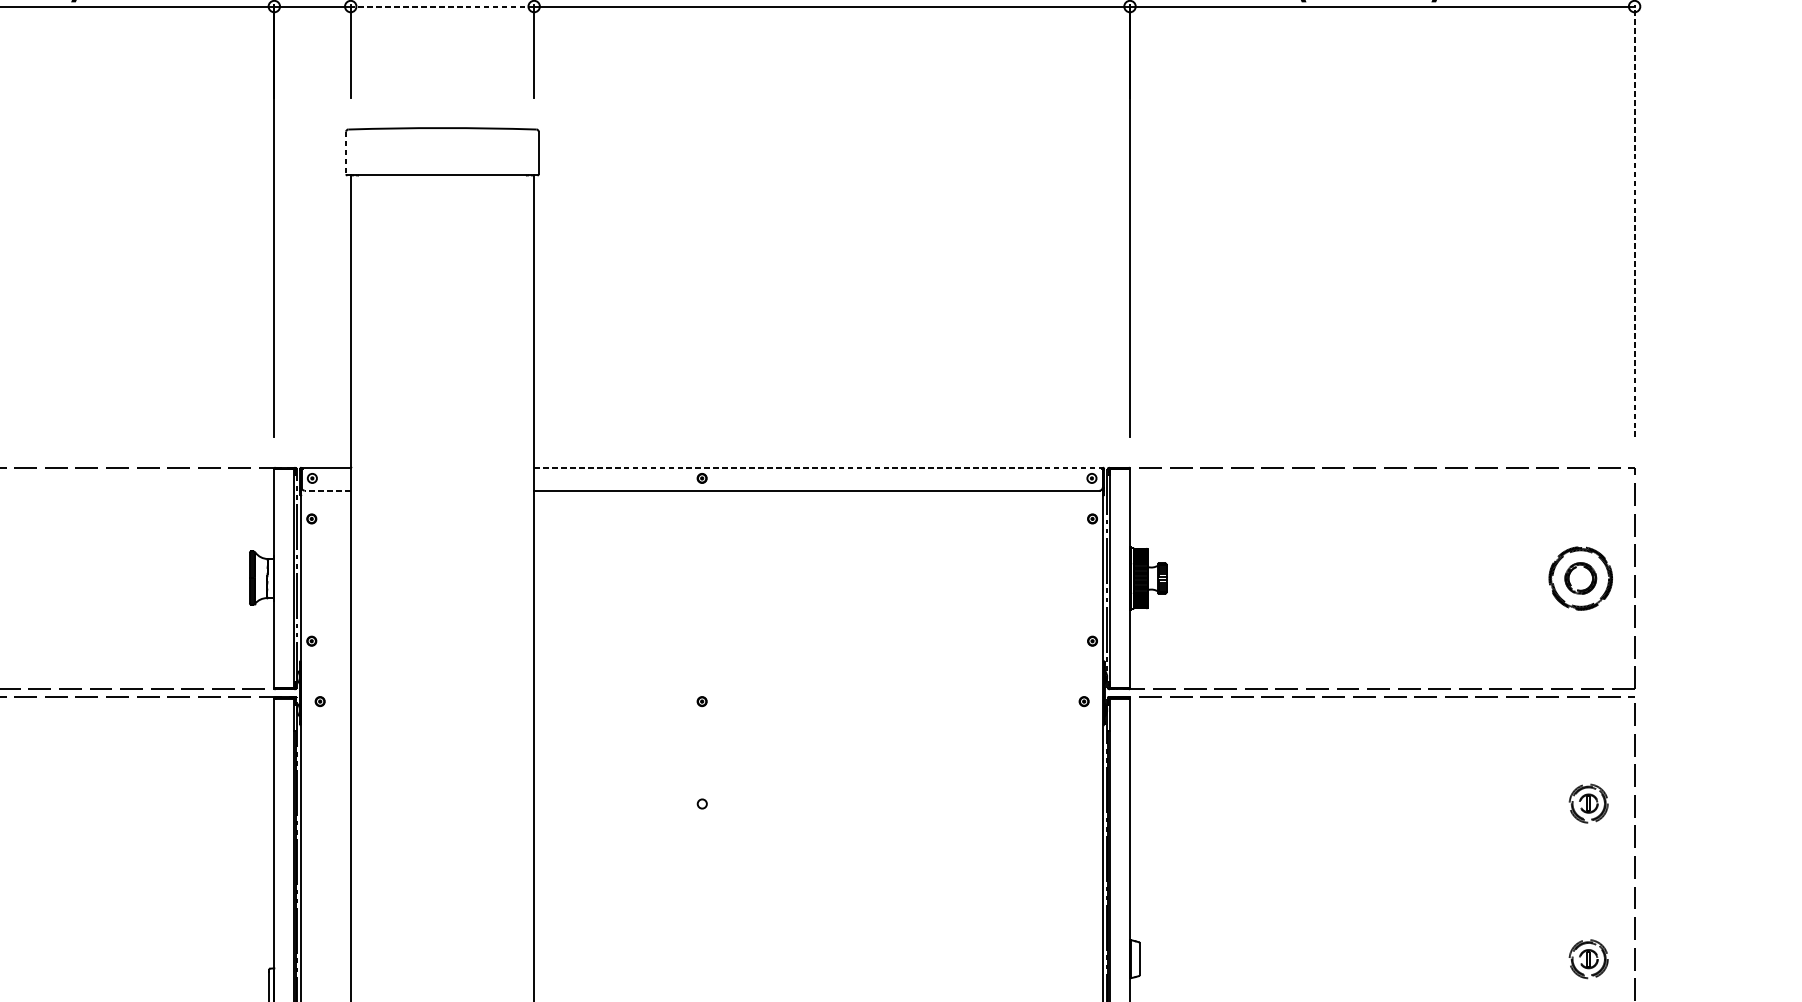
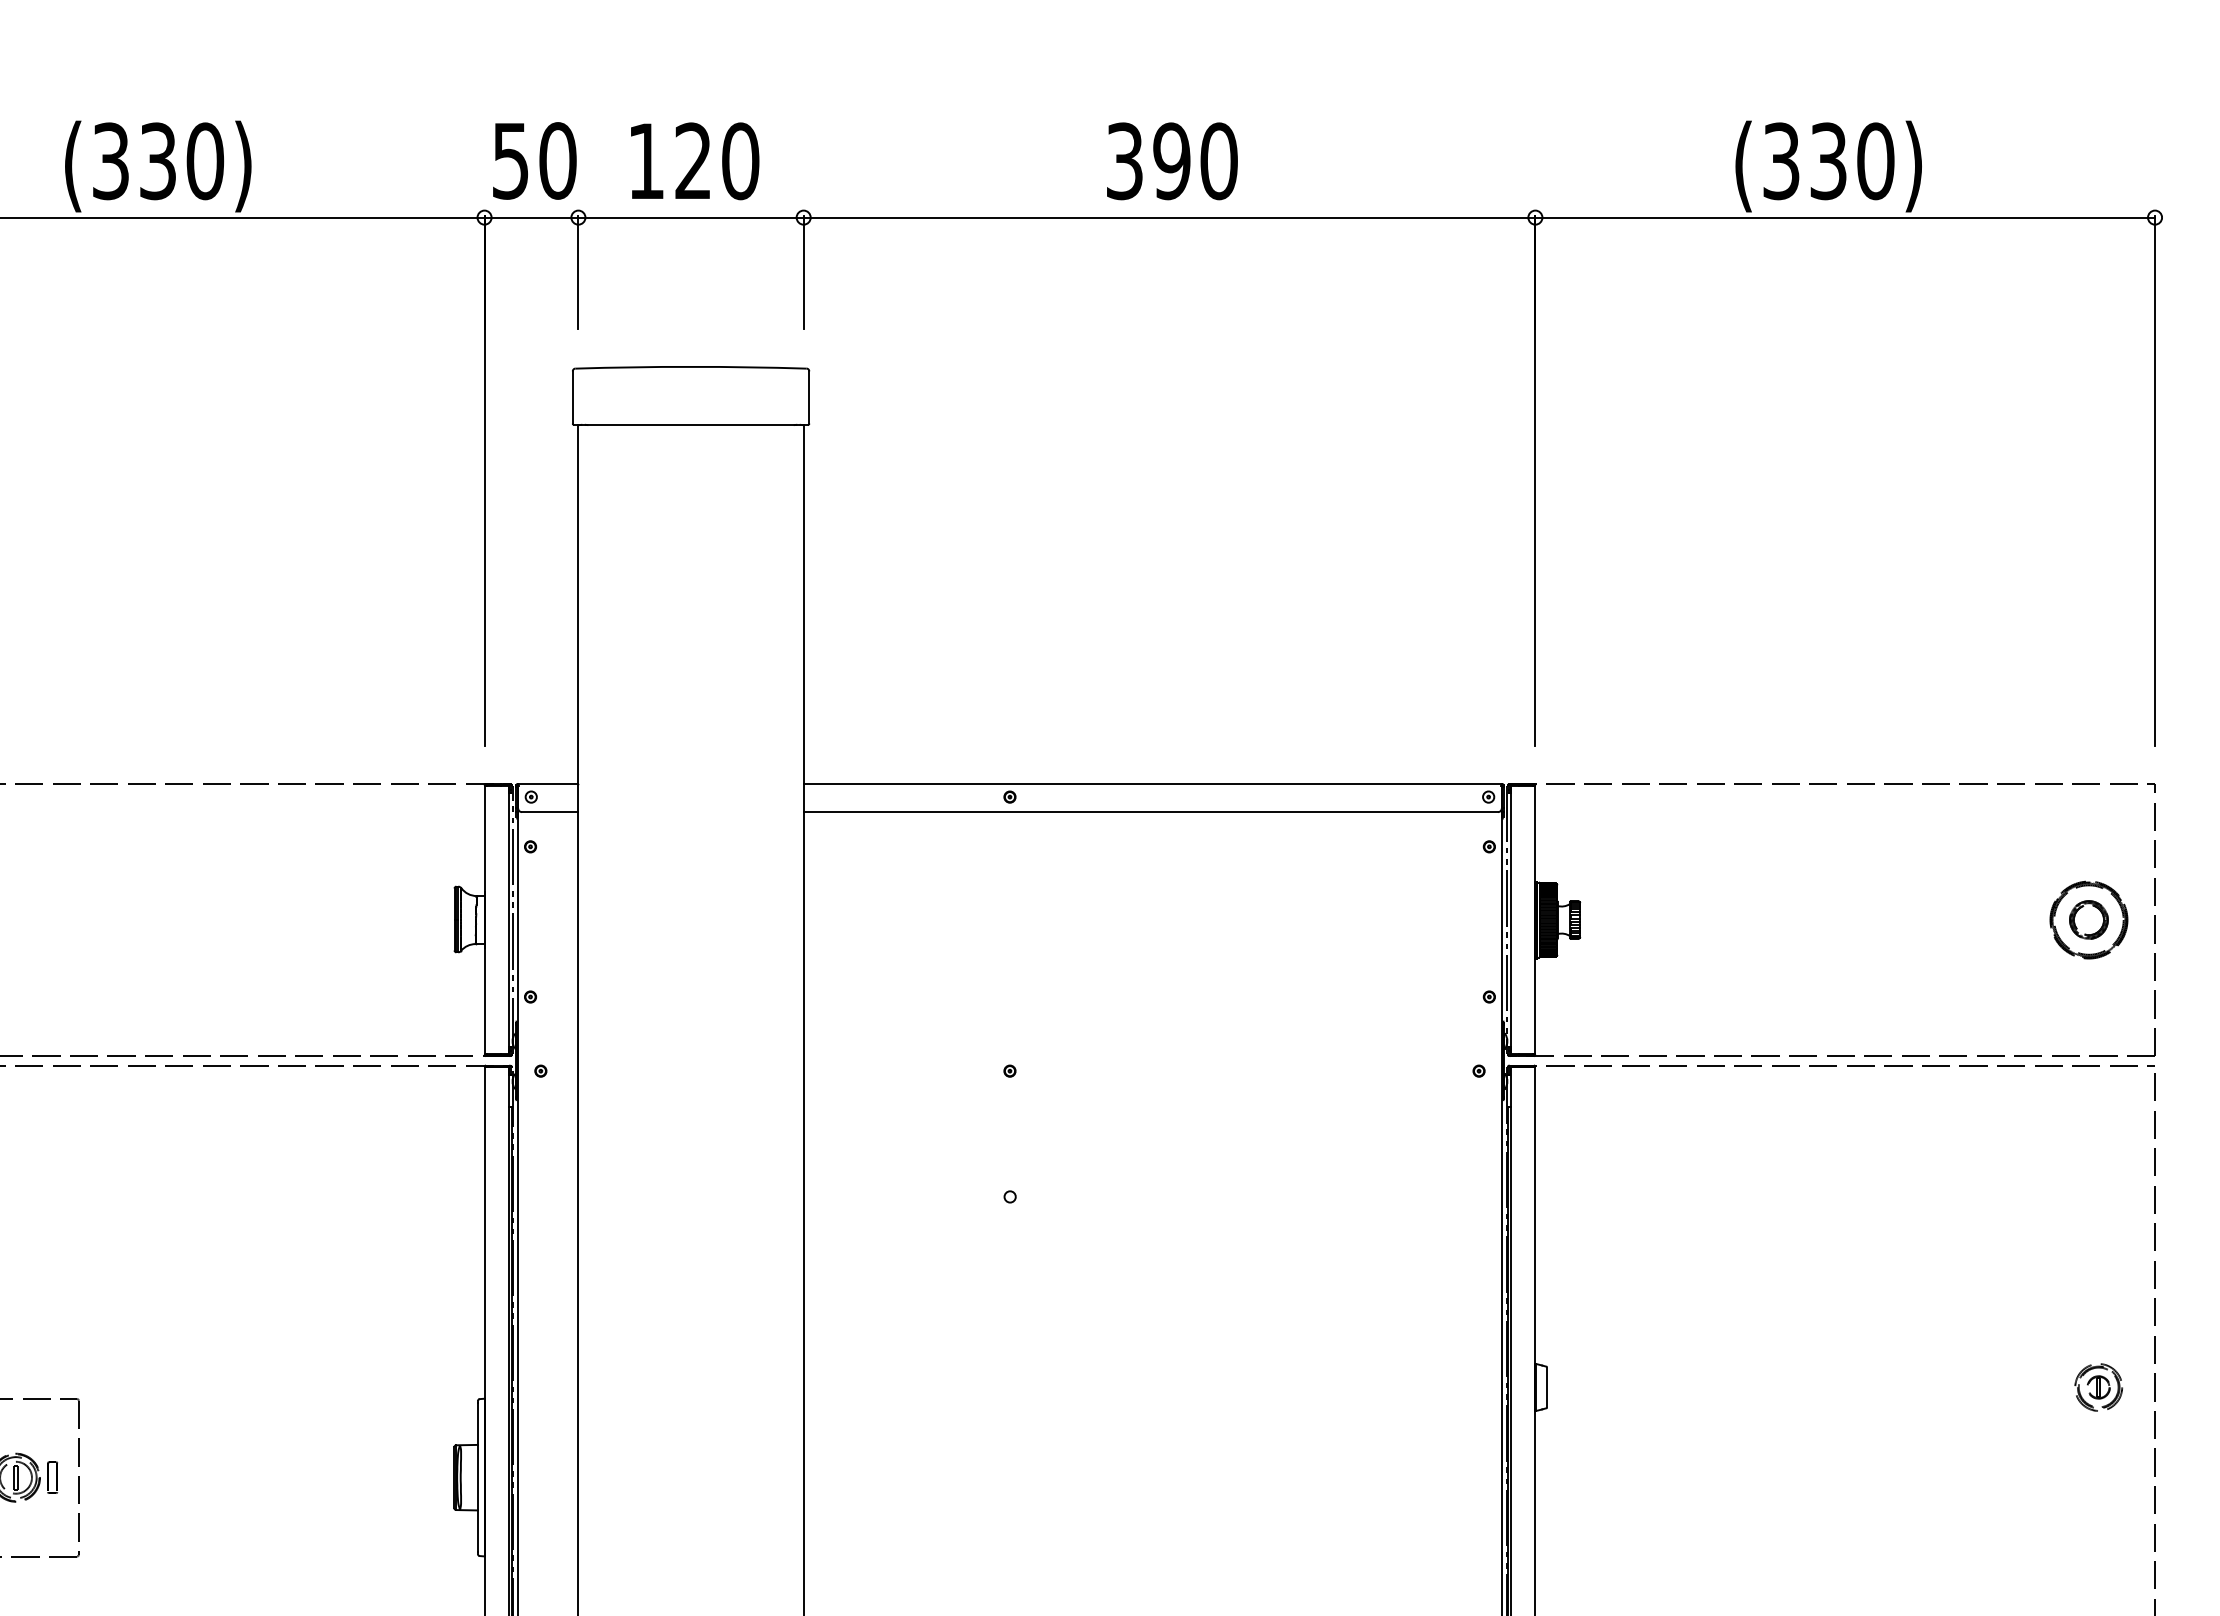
line: (442, 6) -> (691, 217), dashed -> solid
line: (345, 153) -> (572, 397), dashed -> solid
line: (1634, 220) -> (2155, 480), dashed -> solid
line: (819, 467) -> (1153, 783), dashed -> solid
line: (327, 490) -> (549, 812), dashed -> solid
part: (1588, 803) -> (2098, 1196), removed

